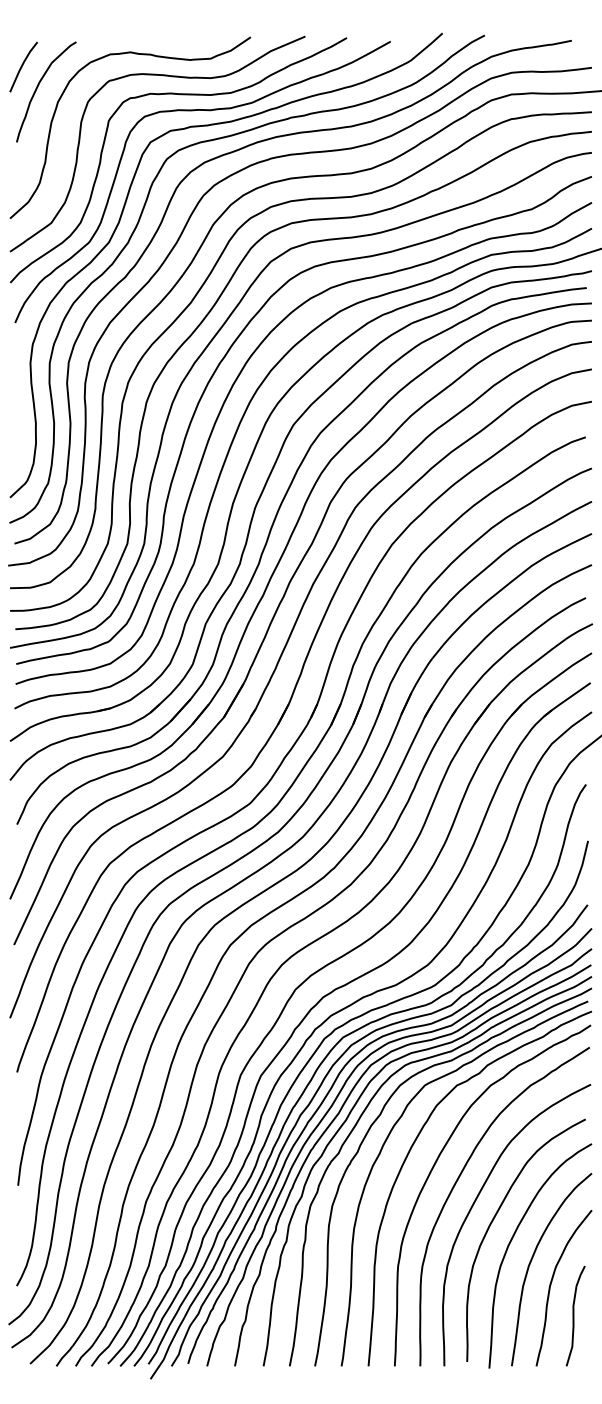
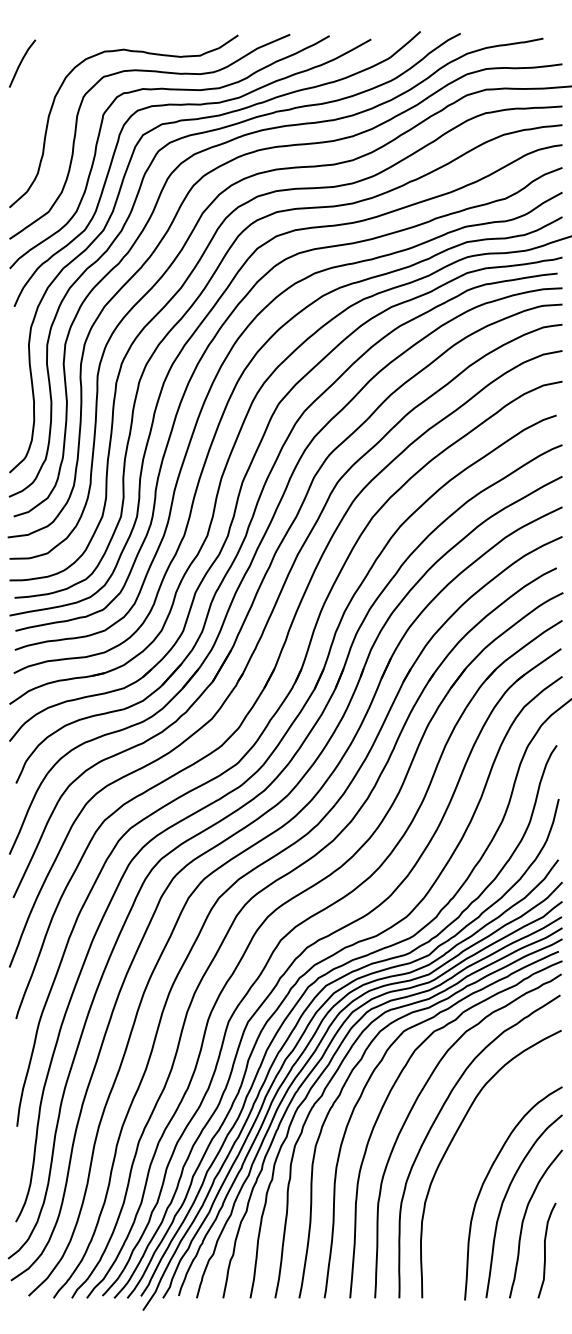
curve: (38, 87) -> (36, 83), removed
curve: (493, 1221) -> (468, 1160), removed

